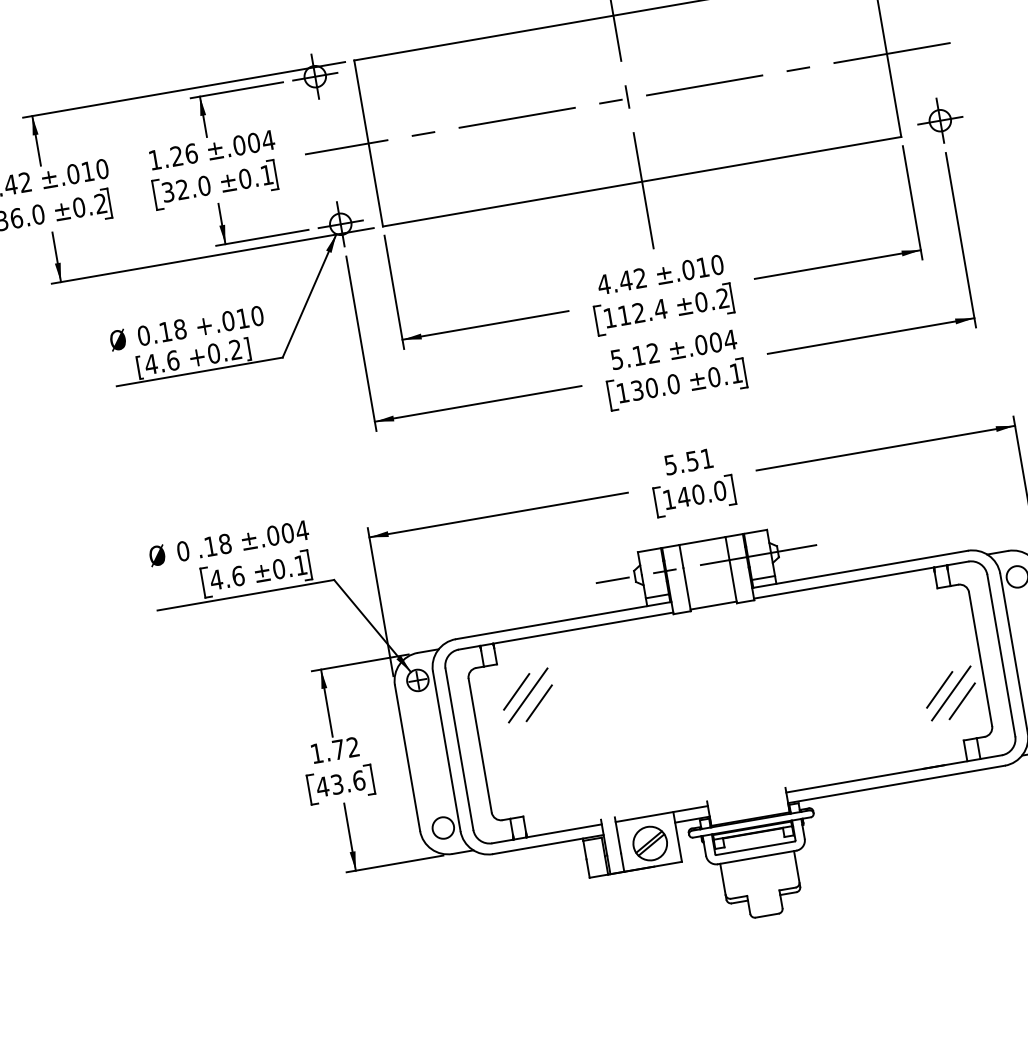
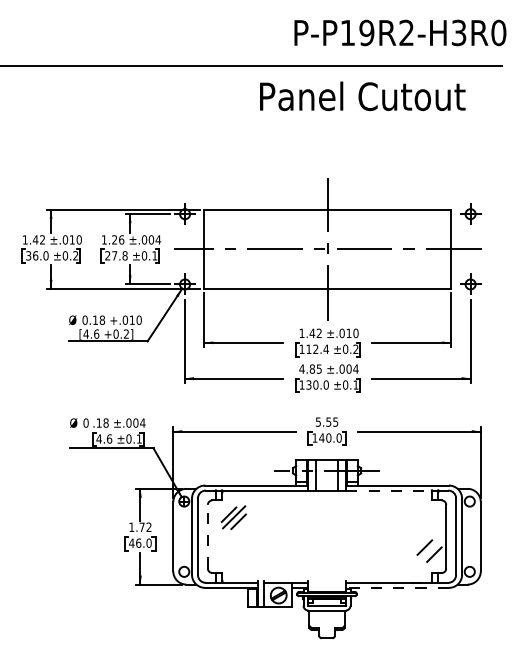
text: (186, 188) -> (116, 255), 32.0 -> 27.8
text: (602, 282) -> (301, 332), 4.42 -> 1.42
text: (634, 355) -> (310, 368), 5.12 -> 4.85
text: (706, 457) -> (335, 421), 5.51 -> 5.55
line: (844, 582) -> (389, 490), solid -> dashed
line: (950, 694) -> (429, 550), removed
line: (479, 745) -> (207, 536), solid -> dashed
text: (347, 781) -> (143, 542), 43.6 -> 46.0
line: (896, 783) -> (397, 587), solid -> dashed

